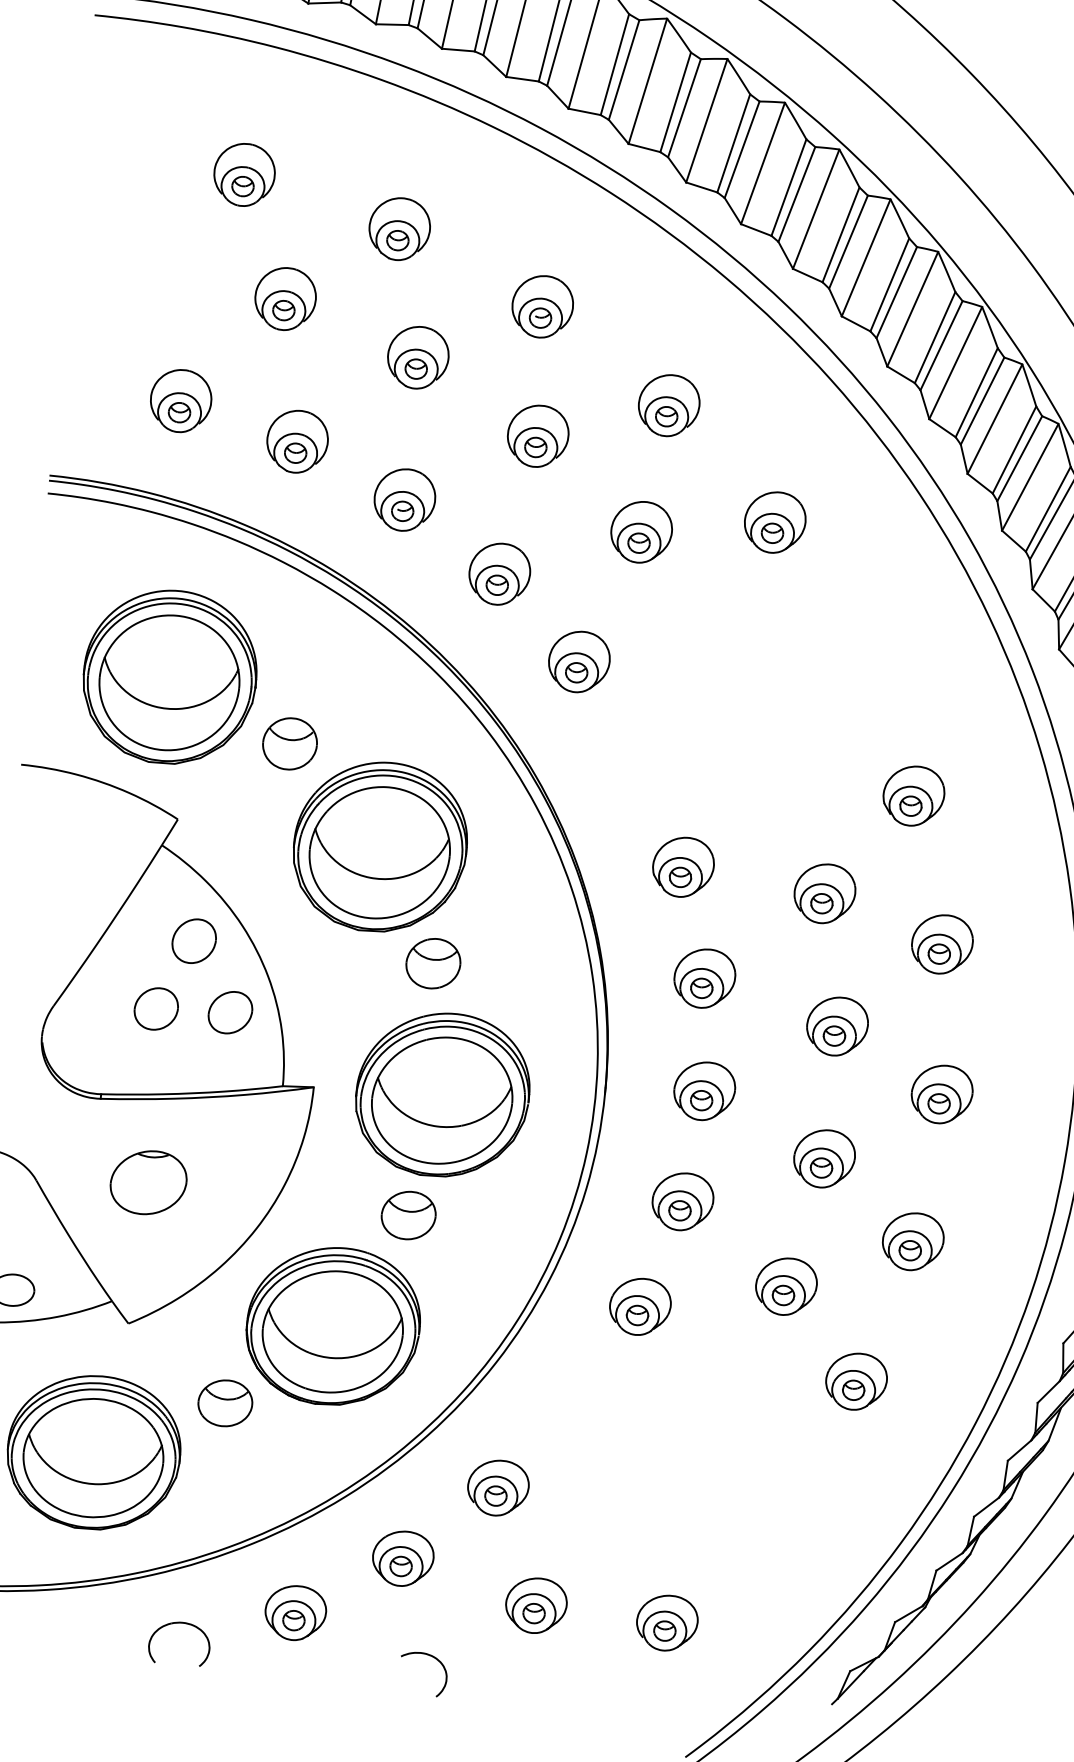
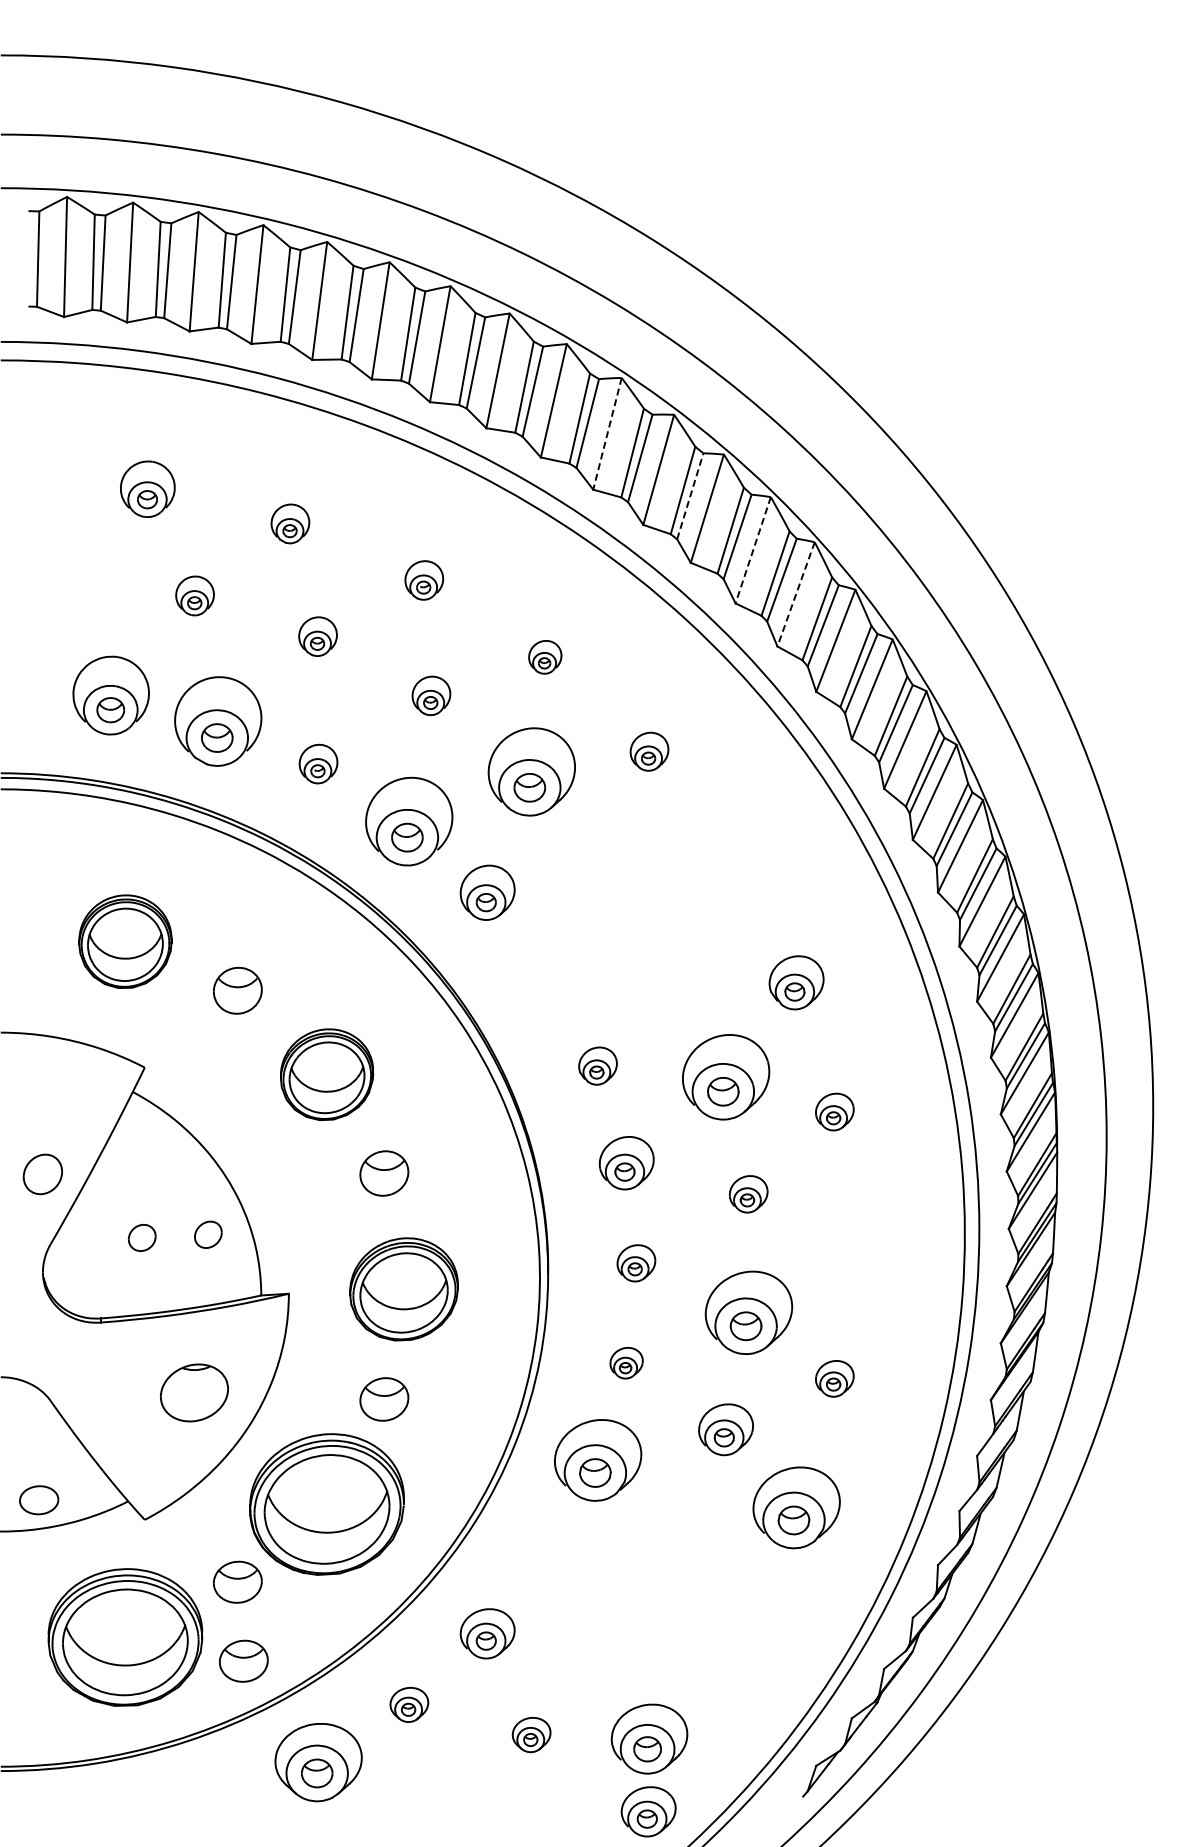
line: (763, 163) -> (607, 433), solid -> dashed
part: (399, 228) -> (290, 523), size x0.7
line: (848, 242) -> (690, 496), solid -> dashed
part: (284, 298) -> (194, 595), size x0.7
part: (542, 306) -> (424, 580), size x0.7
line: (913, 309) -> (753, 550), solid -> dashed
part: (417, 357) -> (317, 636), size x0.7
line: (955, 363) -> (795, 594), solid -> dashed
part: (180, 400) -> (110, 695), size x1.4
part: (669, 405) -> (545, 657), size x0.6
part: (538, 435) -> (431, 695), size x0.7
part: (296, 441) -> (217, 721), size x1.6
part: (404, 499) -> (318, 763), size x0.7
part: (775, 522) -> (649, 751), size x0.7
part: (641, 532) -> (531, 772), size x1.6
part: (499, 573) -> (409, 821), size x1.6
part: (170, 676) -> (125, 941), size x0.6
part: (379, 846) -> (326, 1074), size x0.6
part: (682, 866) -> (597, 1065), size x0.7
part: (824, 893) -> (725, 1077), size x1.6
part: (193, 941) -> (42, 1174), moved
part: (942, 943) -> (834, 1111), size x0.7
part: (156, 1008) -> (142, 1237), size x0.7
part: (230, 1012) -> (208, 1234), size x0.7
part: (837, 1026) -> (748, 1194), size x0.7
part: (704, 1091) -> (636, 1263), size x0.7
part: (941, 1094) -> (847, 1245), removed
part: (442, 1095) -> (403, 1289), size x0.7
part: (824, 1158) -> (748, 1312), size x1.6
part: (148, 1182) -> (194, 1392), moved
part: (682, 1200) -> (626, 1362), size x0.6
part: (912, 1241) -> (834, 1378), size x0.7
part: (639, 1306) -> (597, 1460), size x1.6
part: (856, 1382) -> (796, 1508), size x1.6
part: (223, 1491) -> (243, 1660), added
part: (403, 1558) -> (409, 1704), size x0.7
part: (536, 1605) -> (531, 1734), size x0.7
part: (295, 1613) -> (318, 1762), size x1.6
part: (667, 1622) -> (649, 1738), size x1.4
part: (178, 1624) -> (215, 1782), removed
curve: (429, 1656) -> (441, 1789), removed
part: (658, 1703) -> (648, 1811), added

